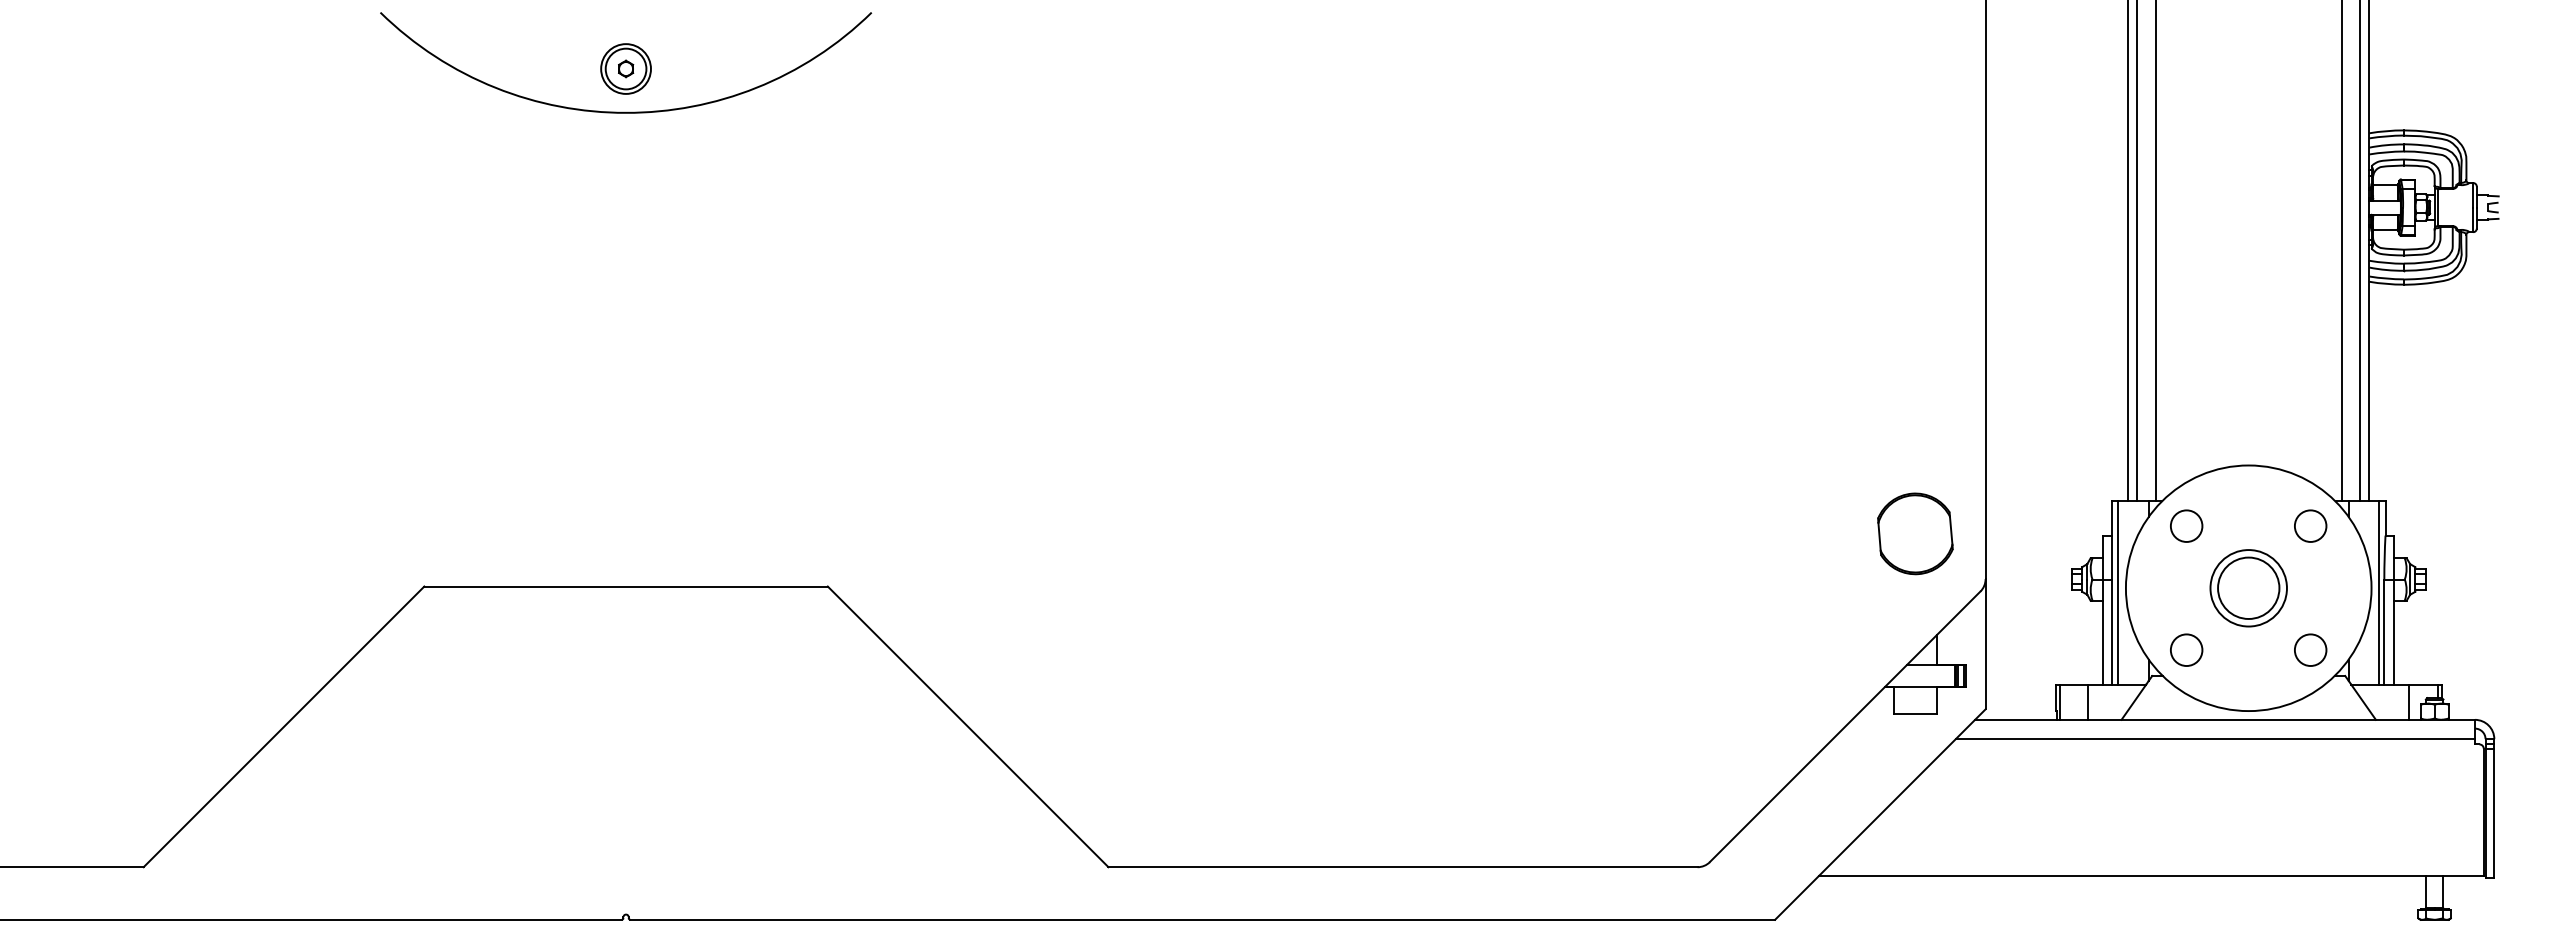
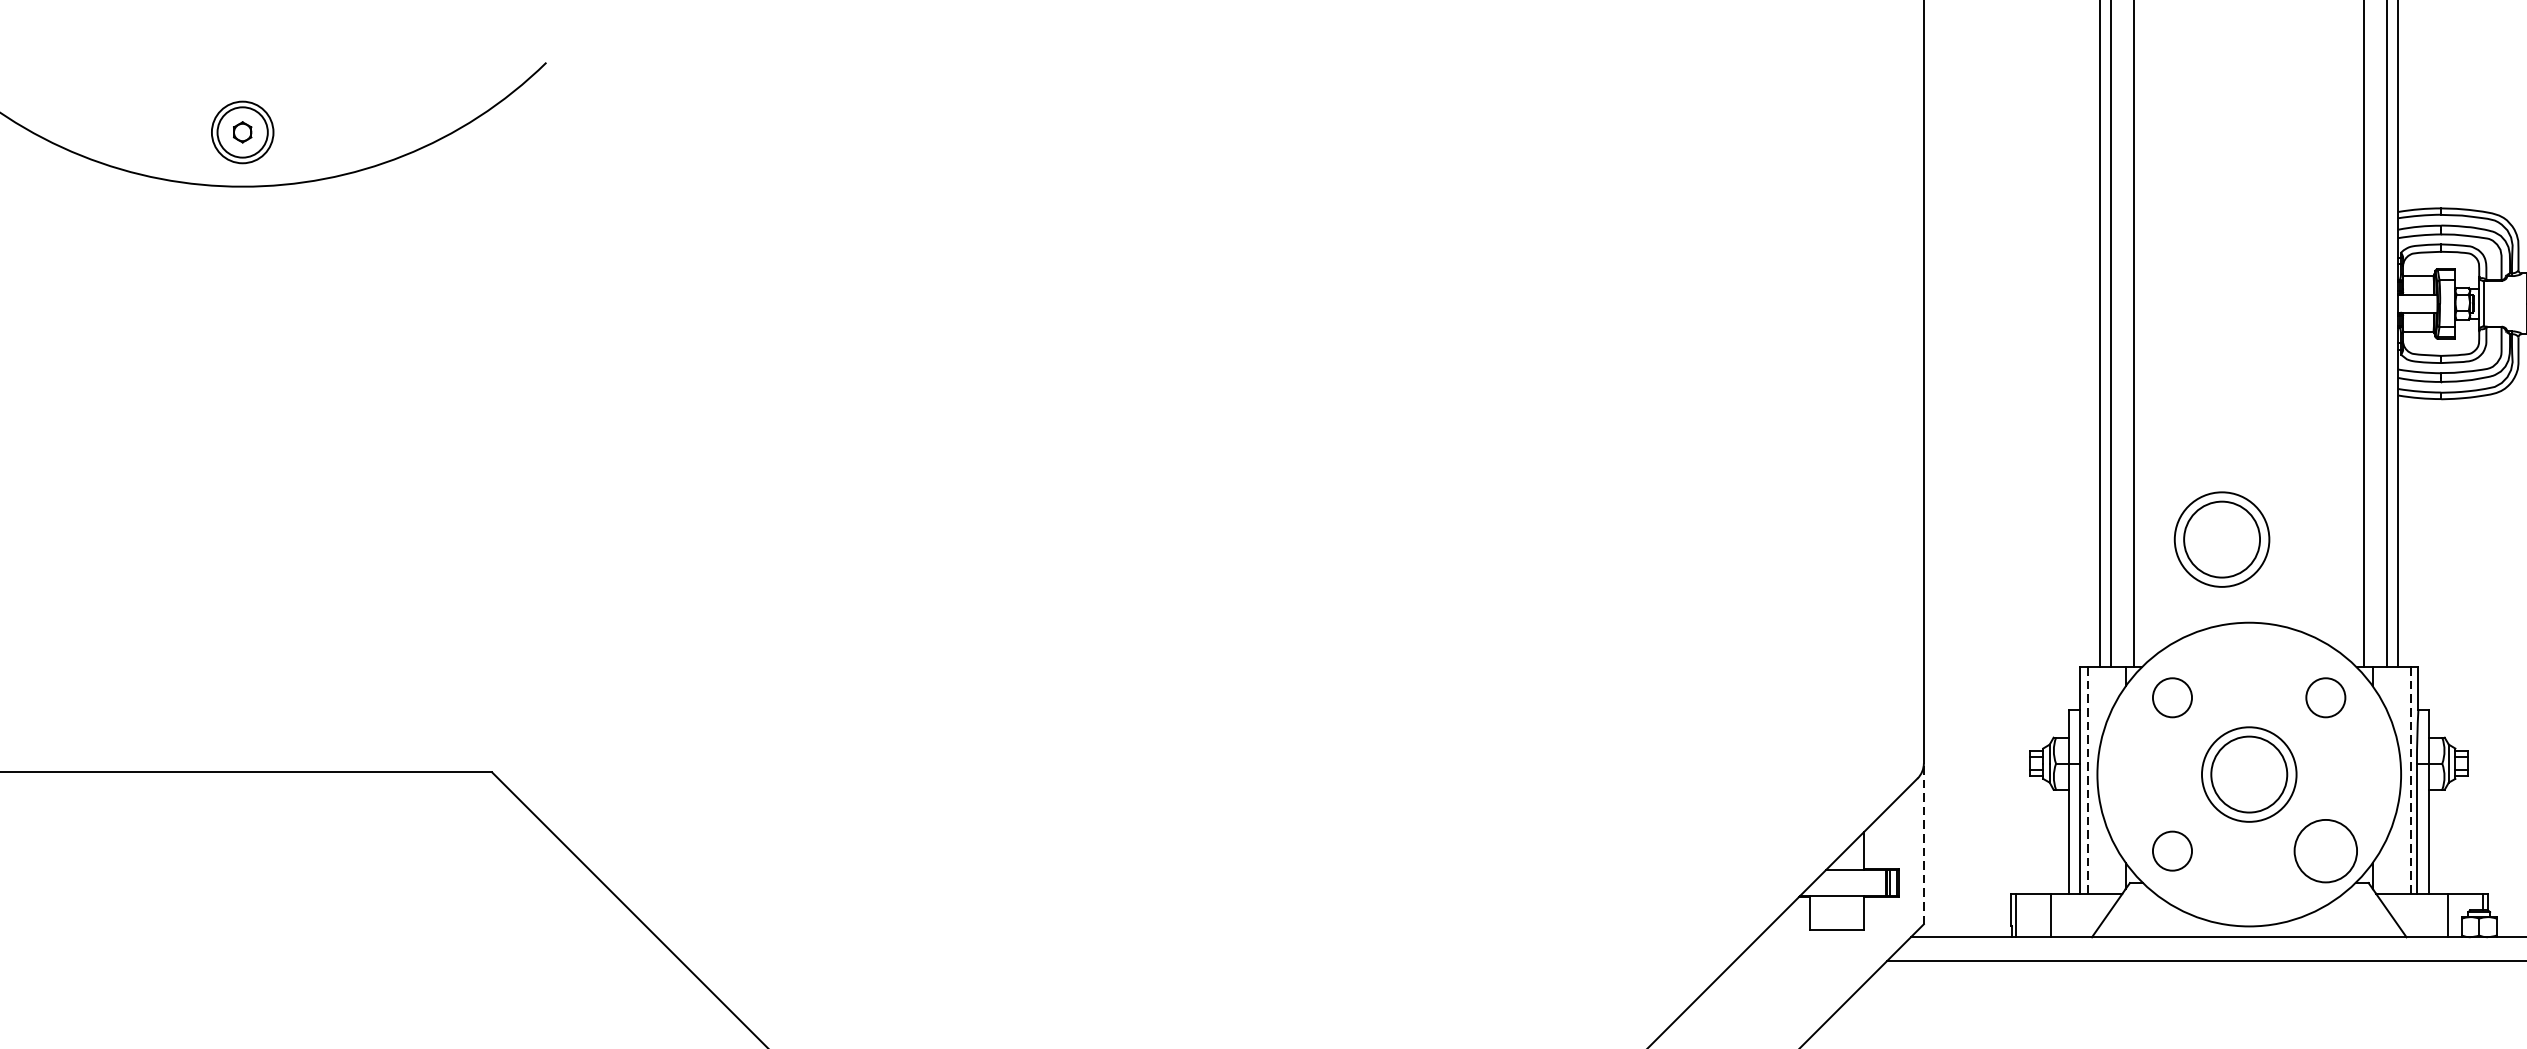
part: (2226, 398) -> (2221, 539), added
part: (1915, 533) -> (1837, 706), removed
line: (2118, 593) -> (2088, 781), solid -> dashed
line: (2379, 593) -> (2410, 781), solid -> dashed
line: (1985, 643) -> (1923, 842), solid -> dashed
circle: (2310, 650) -> (2325, 851), size x1.6

